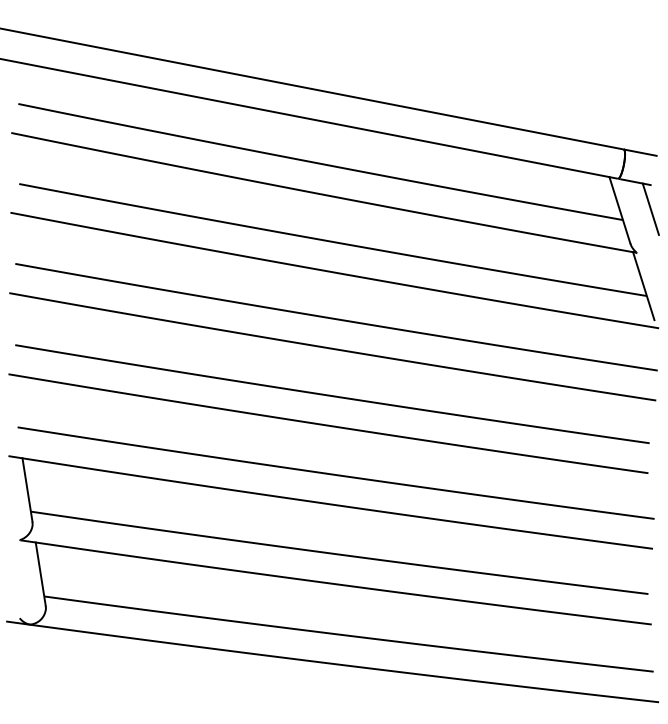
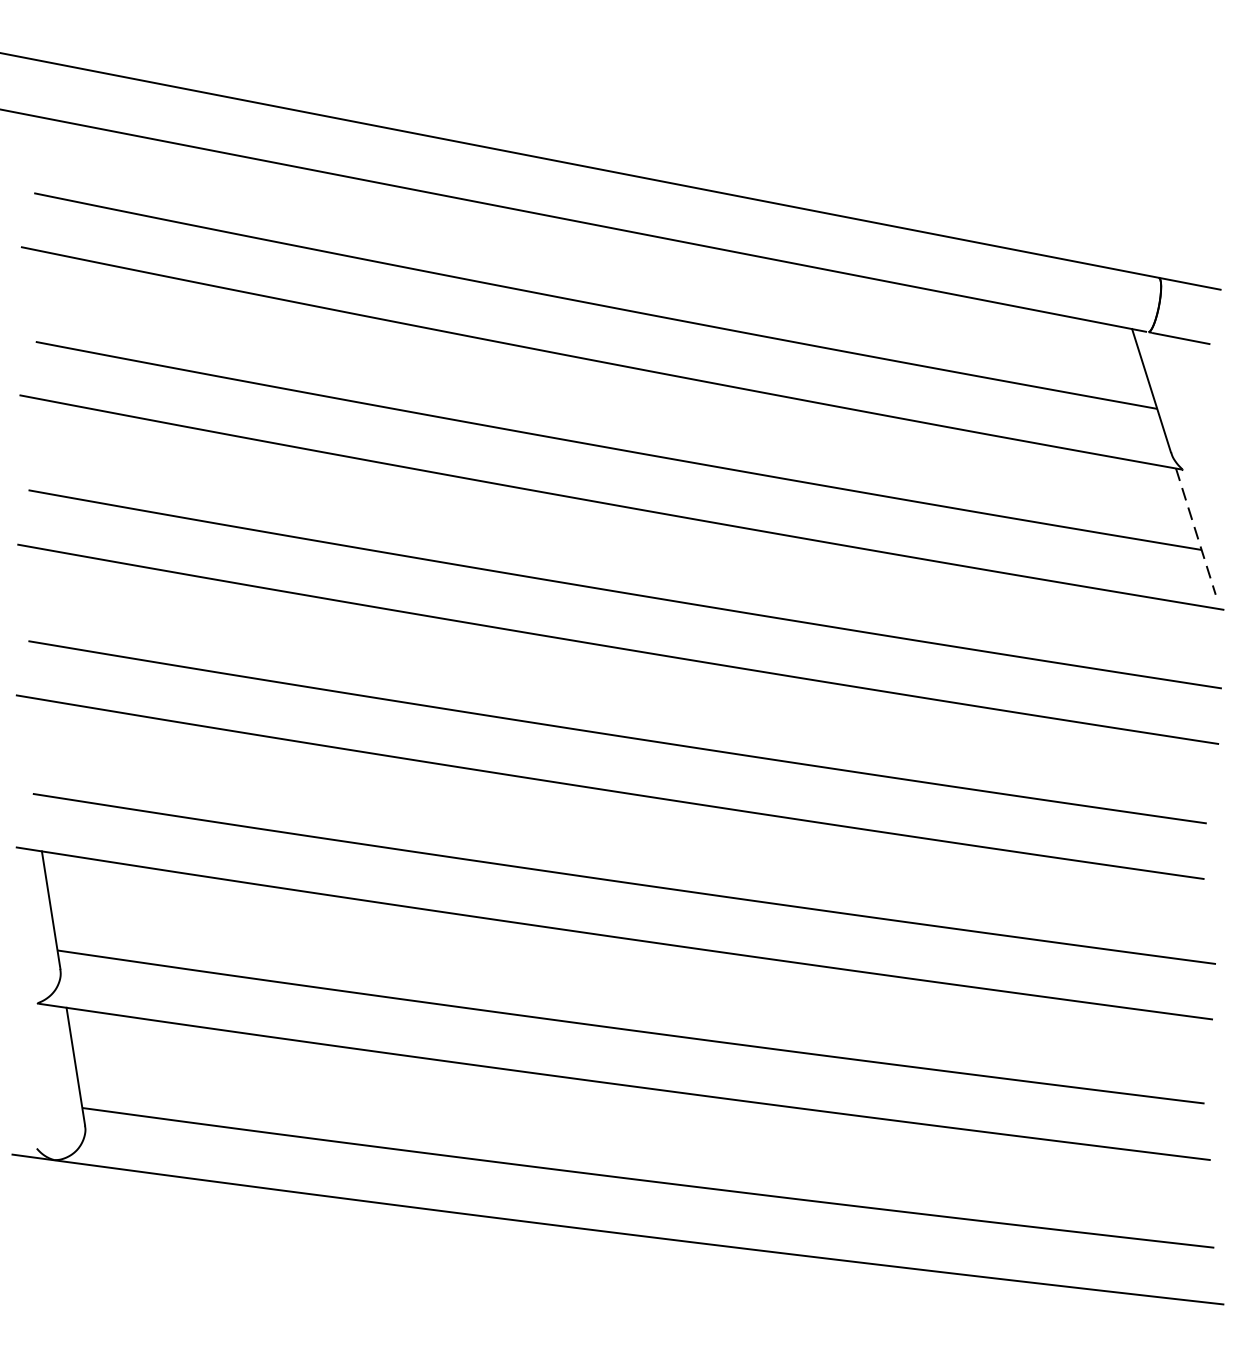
line: (650, 208) -> (1208, 387), removed
line: (643, 286) -> (1195, 532), solid -> dashed

